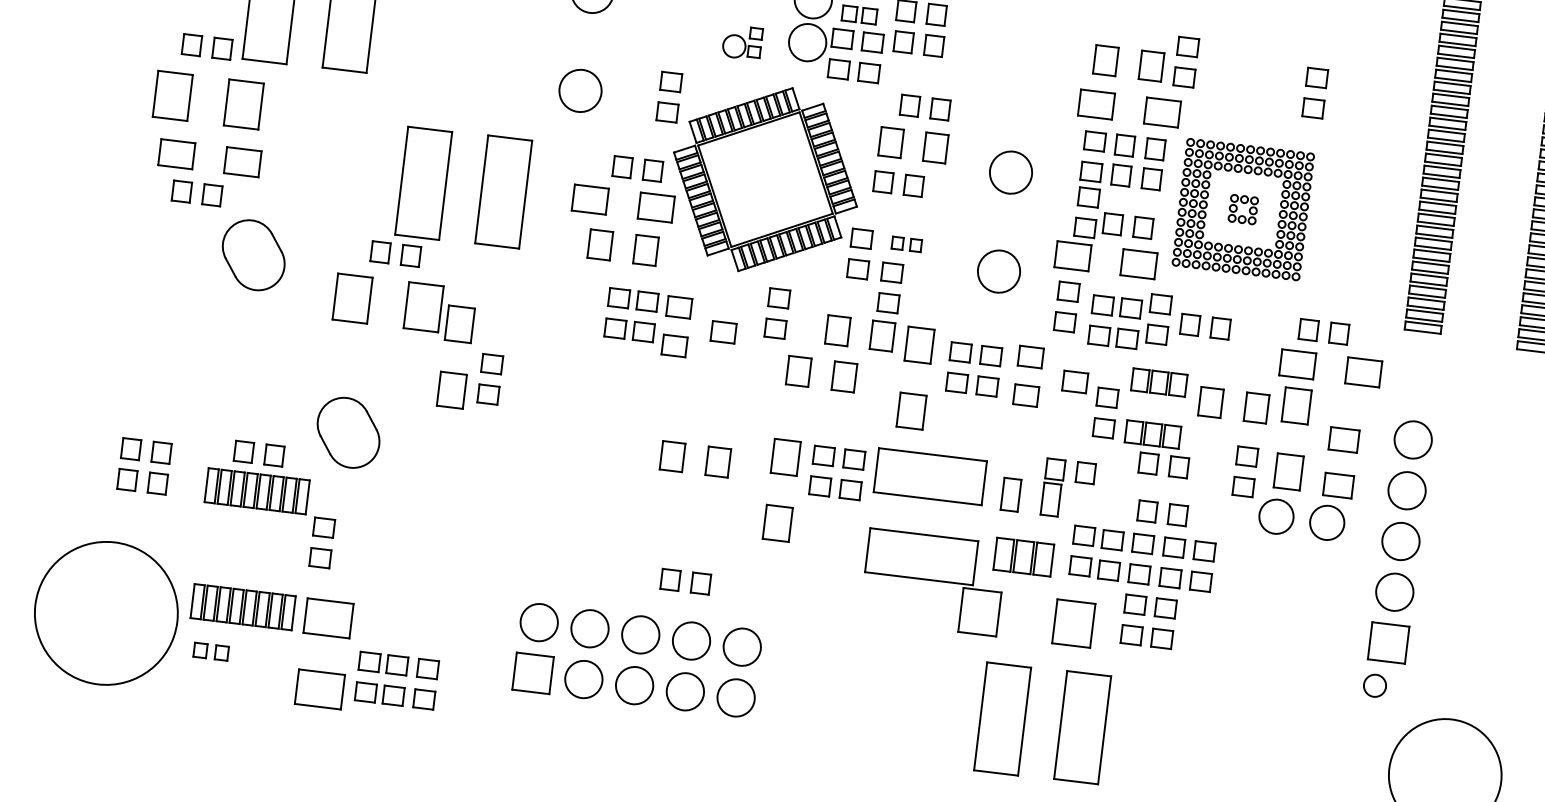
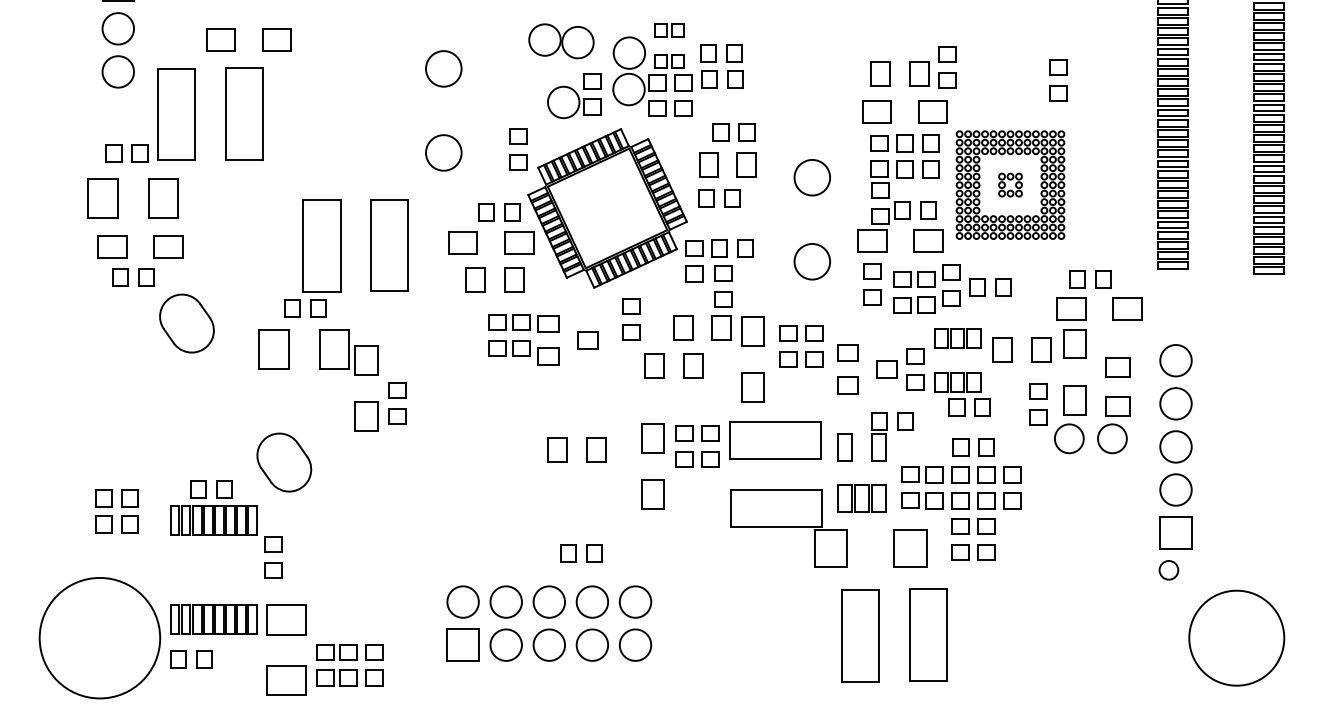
part: (742, 43) -> (574, 96), size x1.67
part: (906, 244) -> (732, 248), size x1.67
part: (1062, 380) -> (876, 369), moved
part: (211, 651) -> (191, 659), size x1.43

